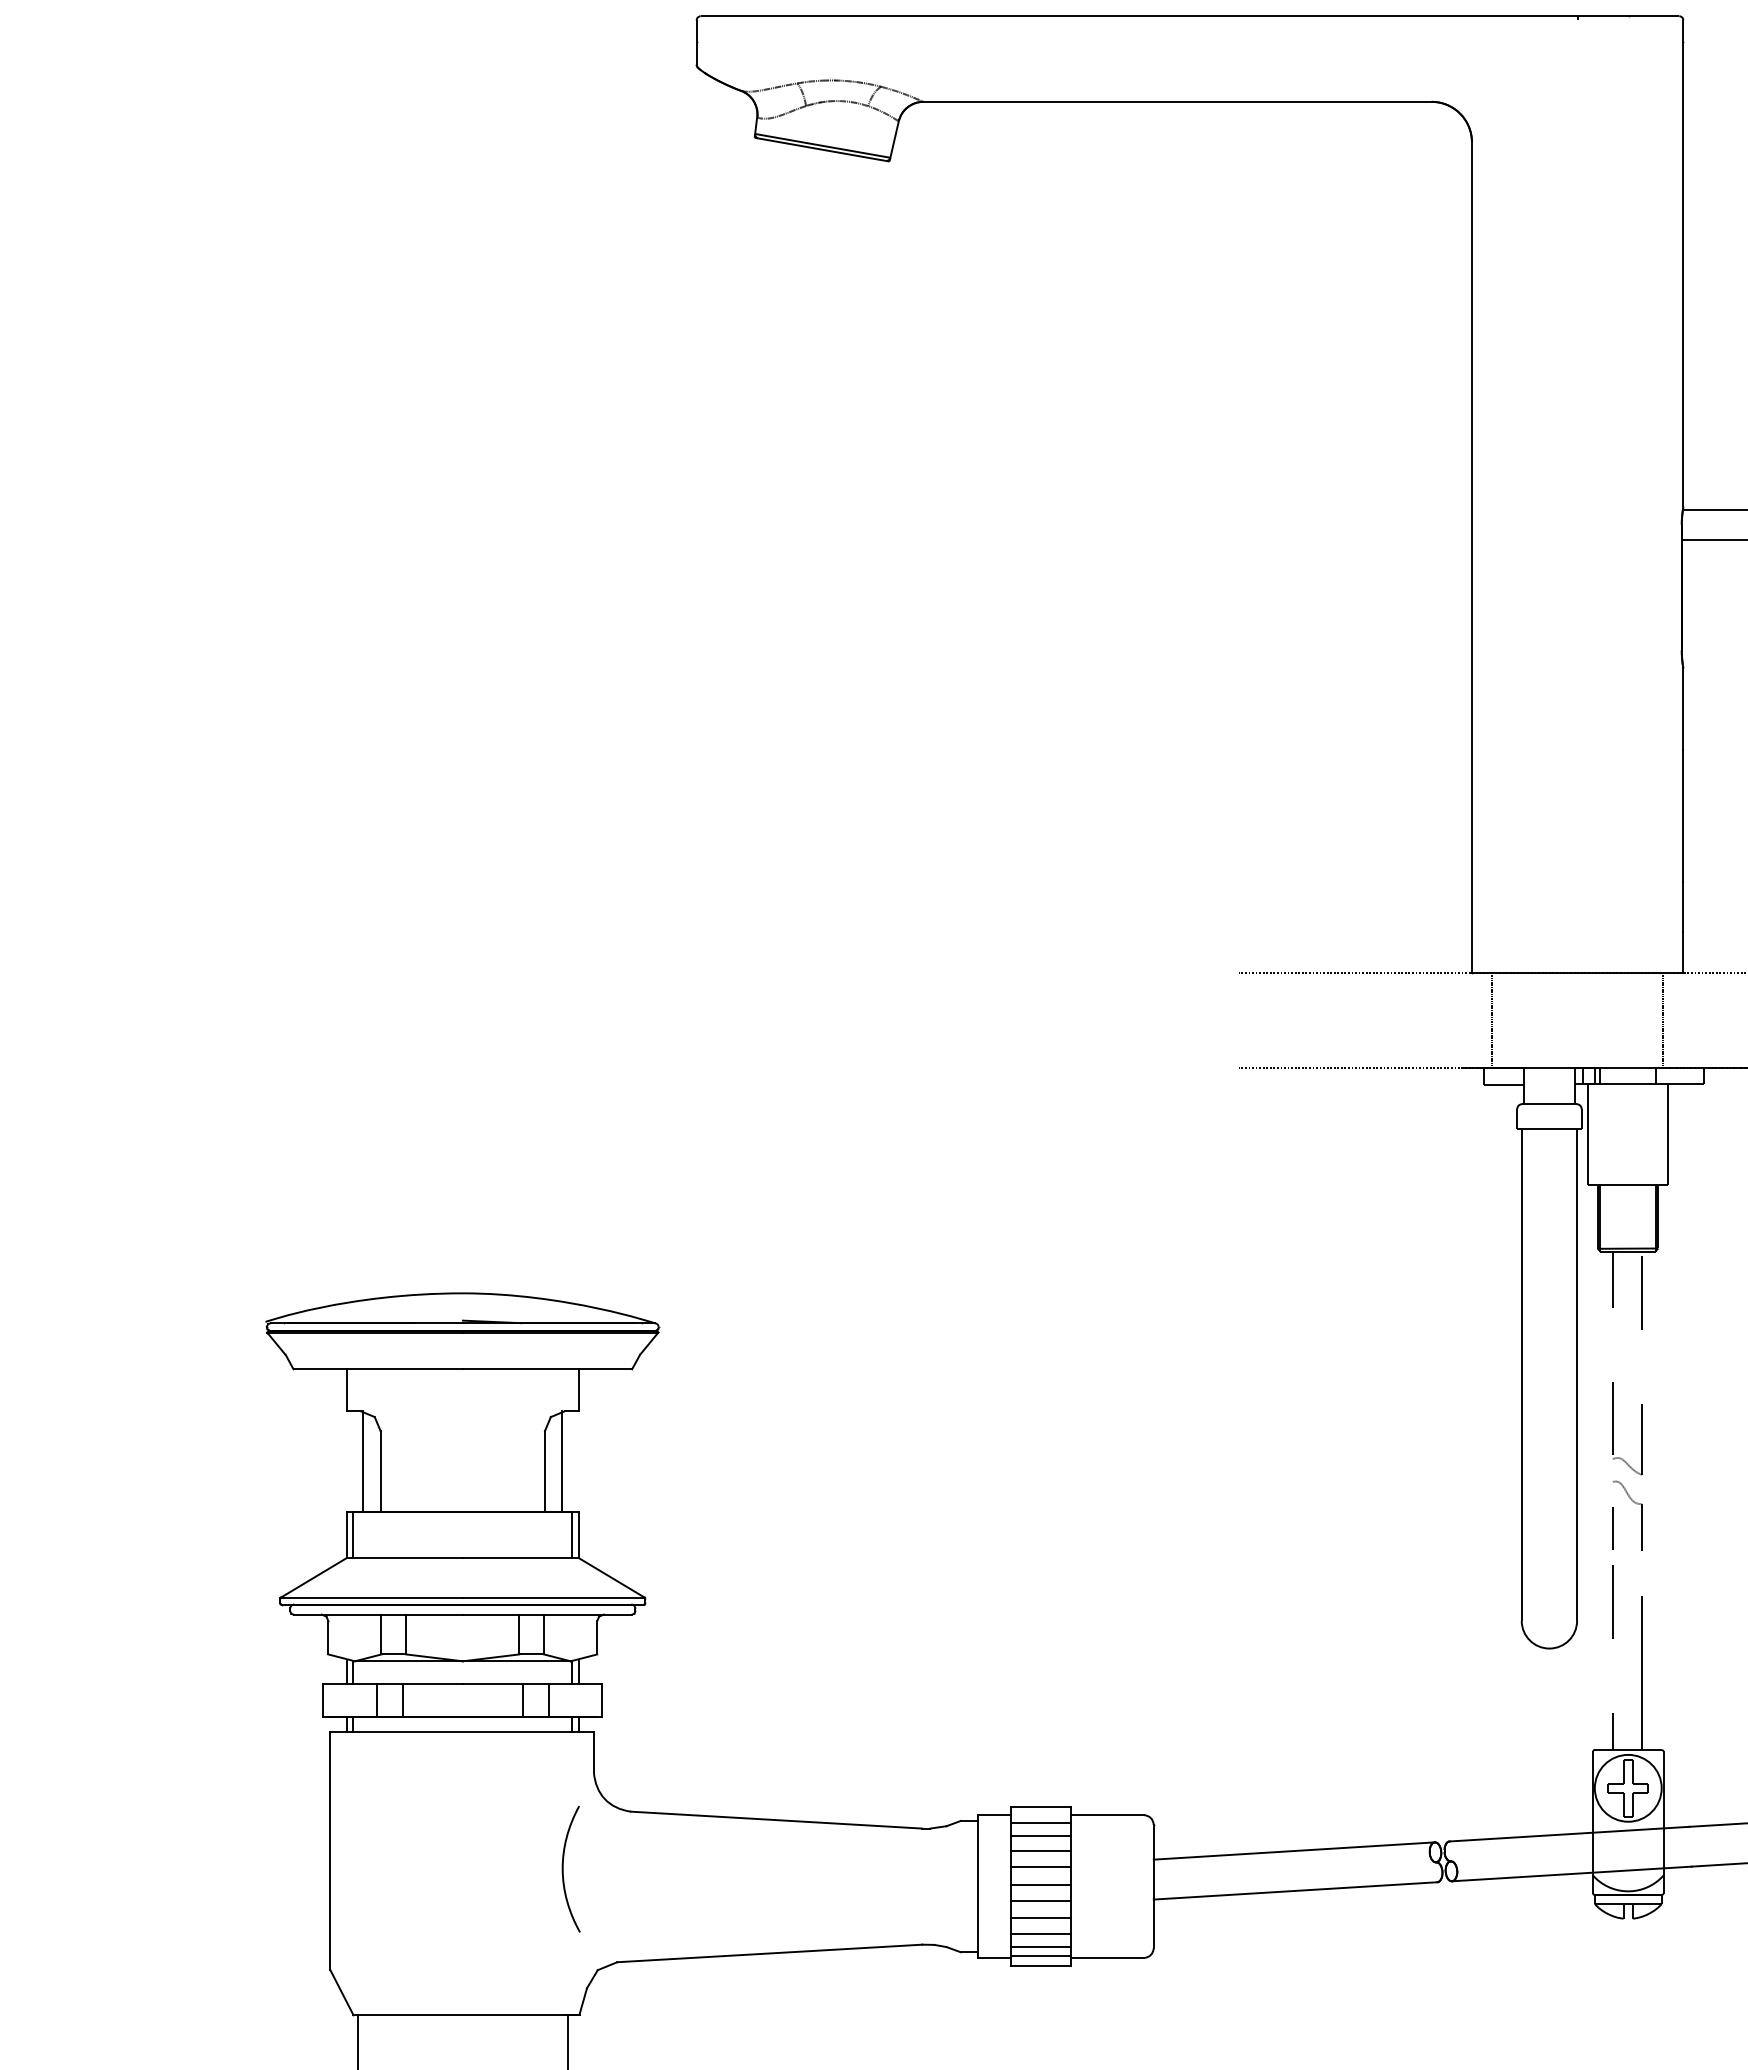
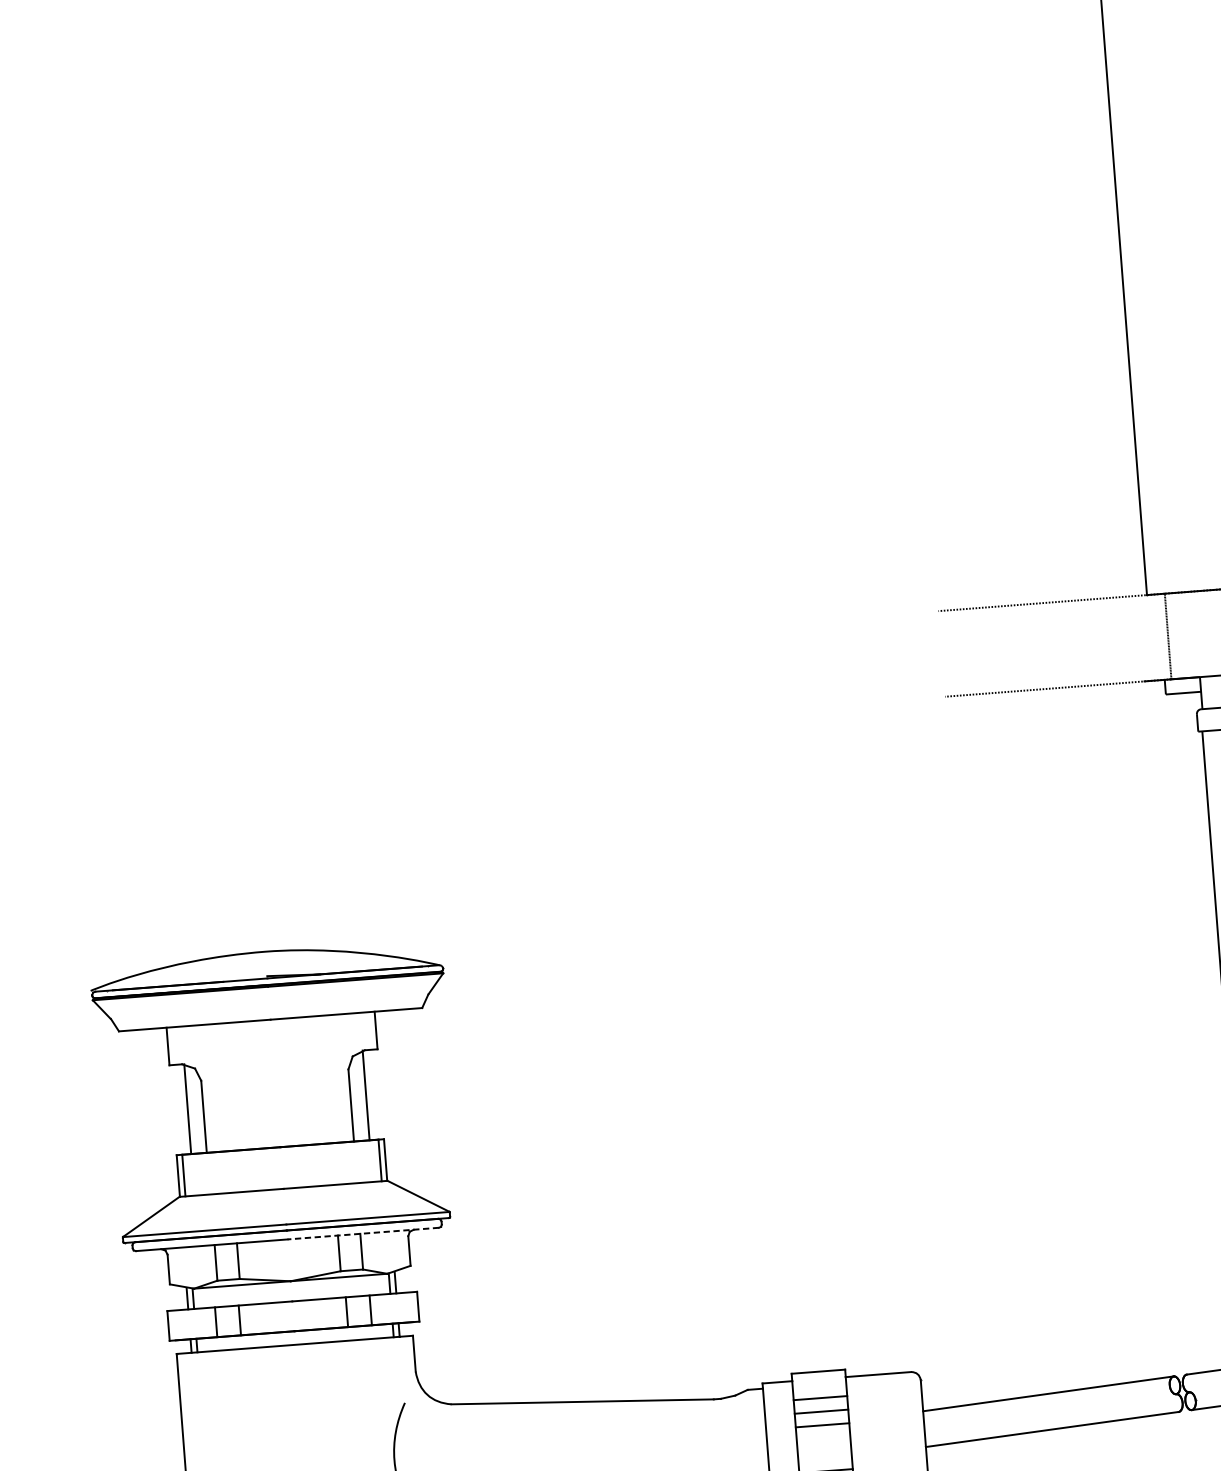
line: (547, 1614) -> (363, 1233), solid -> dashed
line: (1040, 1822) -> (819, 1385), removed
line: (1040, 1884) -> (823, 1441), removed
line: (1040, 1901) -> (824, 1456), removed

